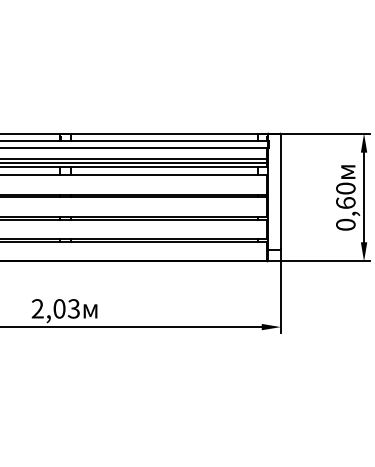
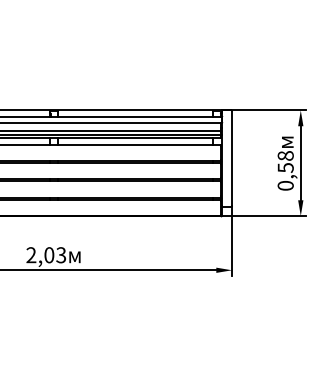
text: (345, 195) -> (285, 161), 0,60 -> 0,58

